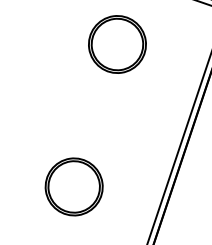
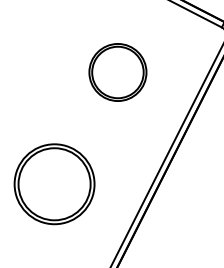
part: (117, 44) -> (117, 72), moved
part: (74, 186) -> (54, 183), size x1.4

